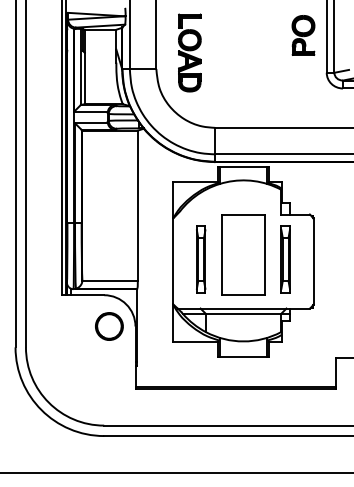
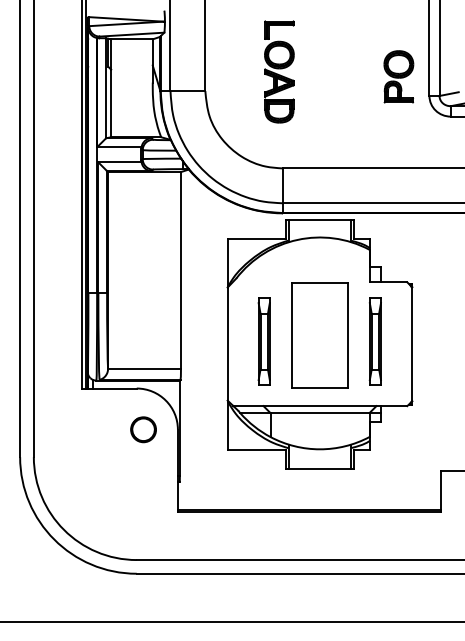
part: (303, 35) -> (398, 76), moved
part: (189, 52) -> (279, 71), moved
part: (109, 326) -> (143, 429), size x0.7

